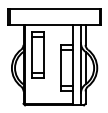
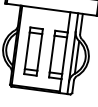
part: (37, 54) -> (32, 50), moved

